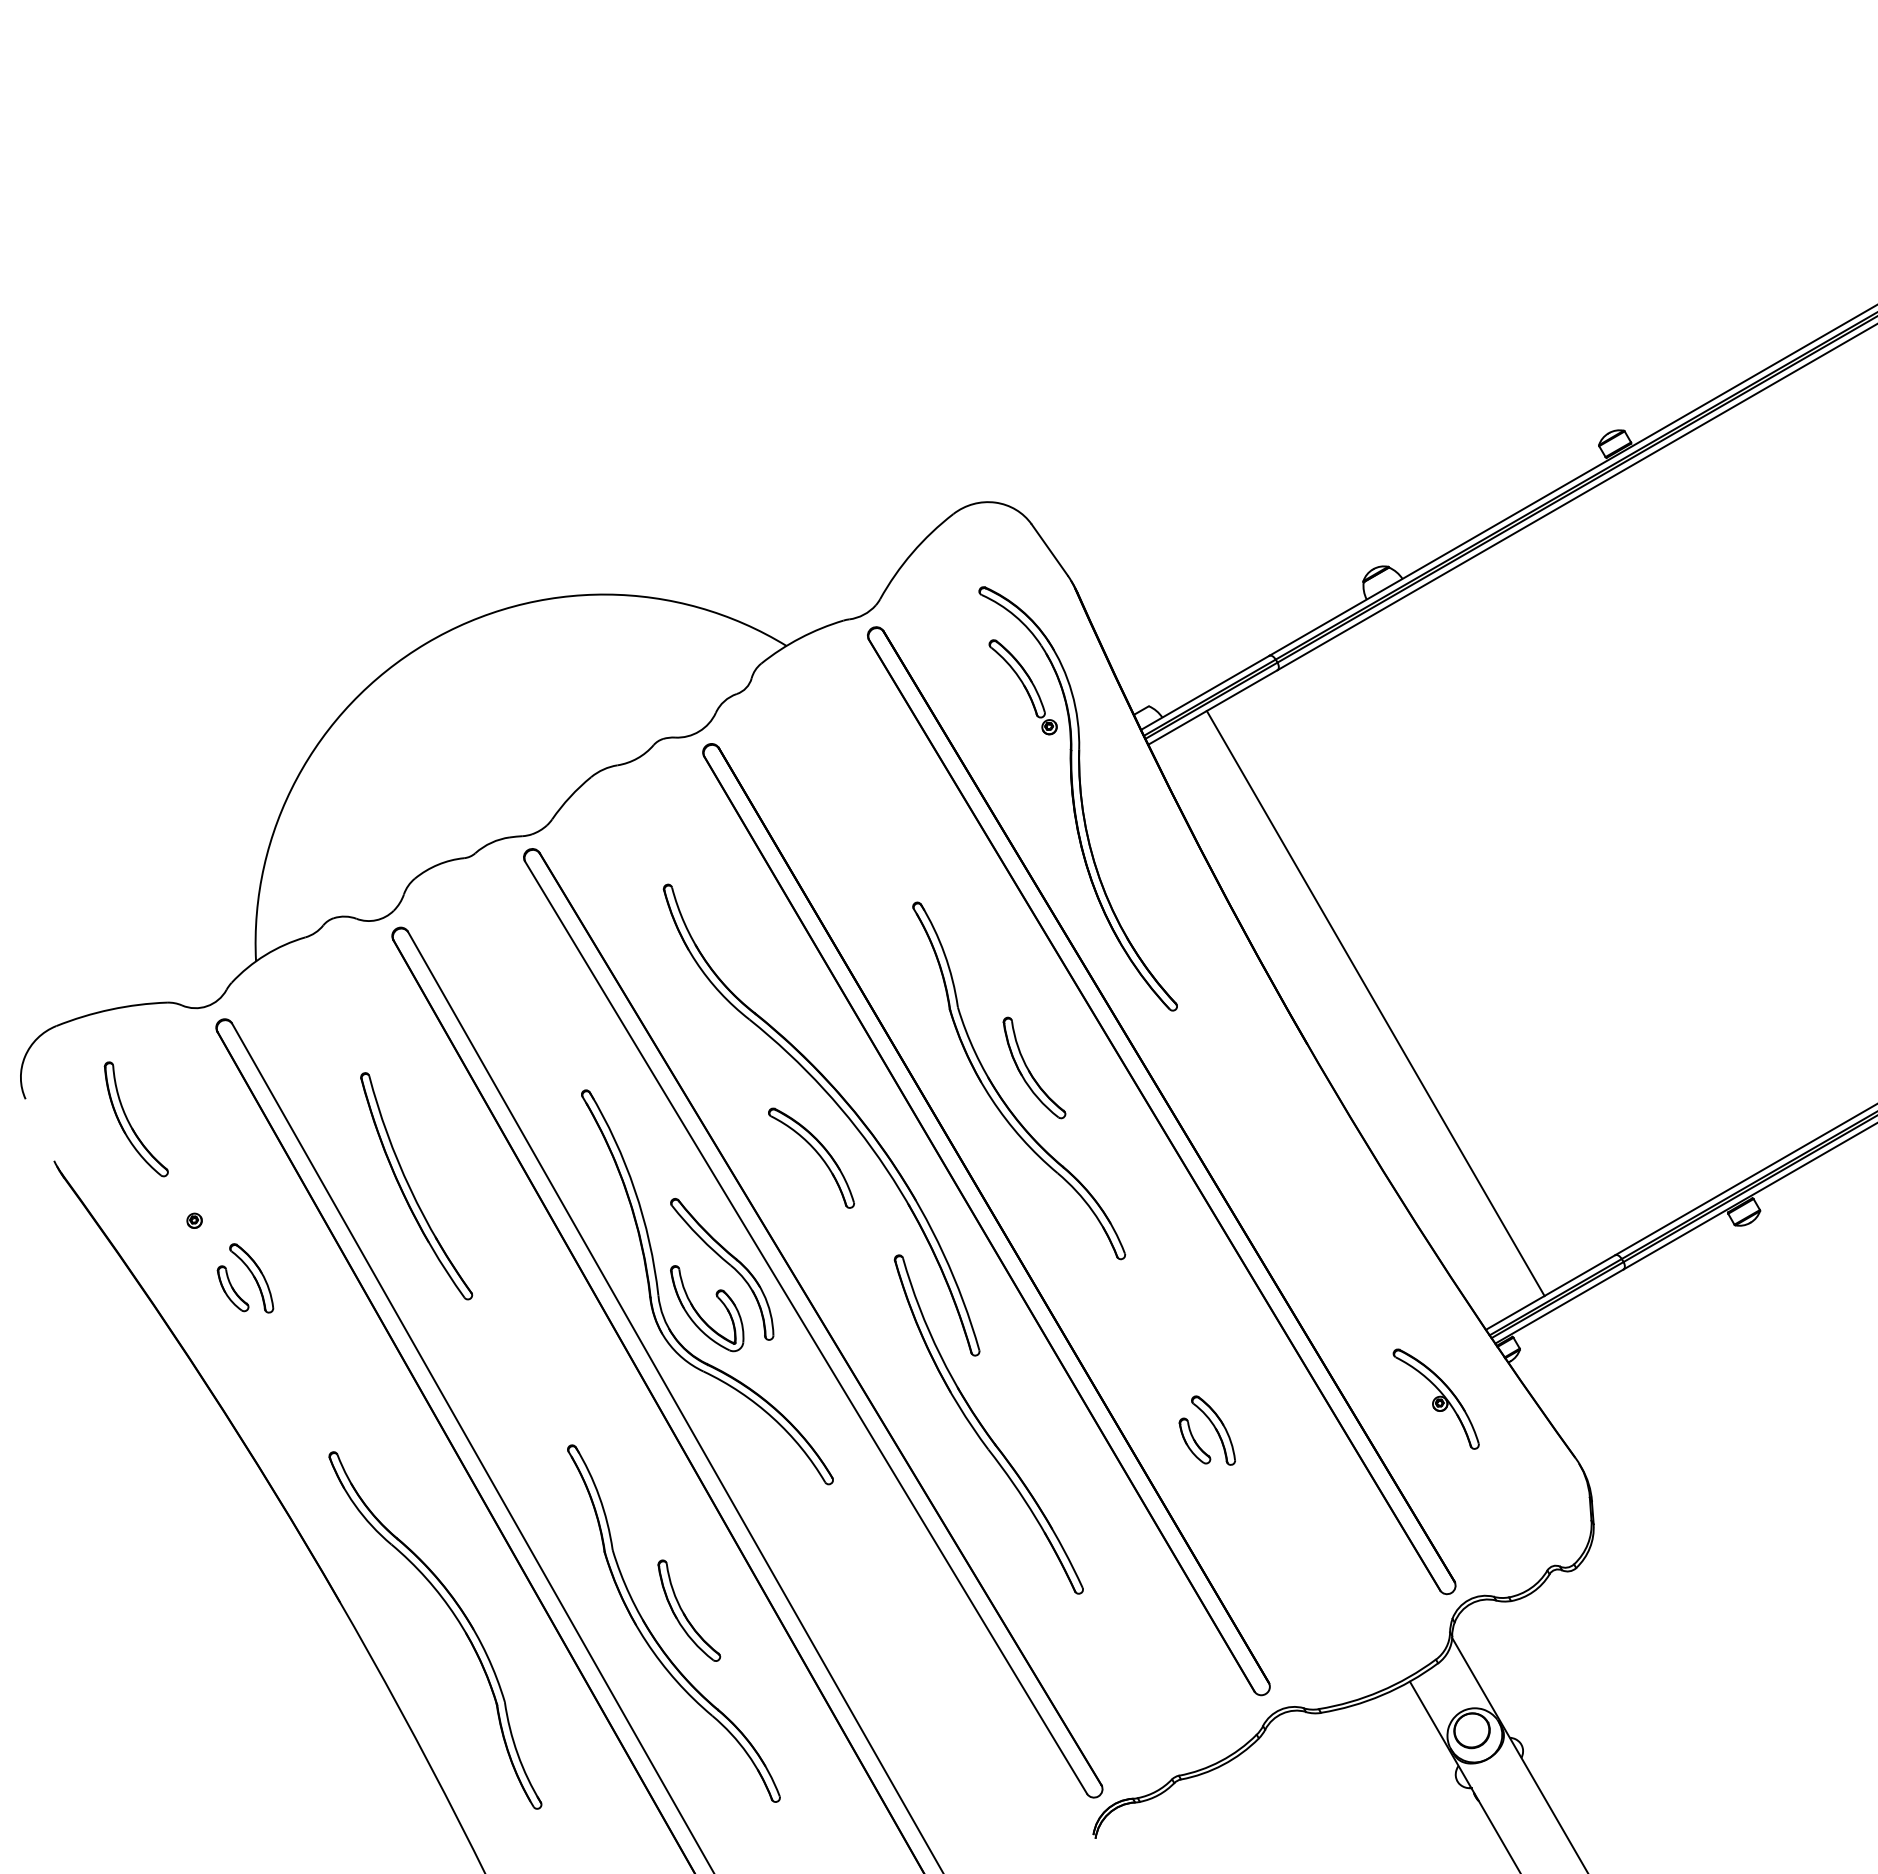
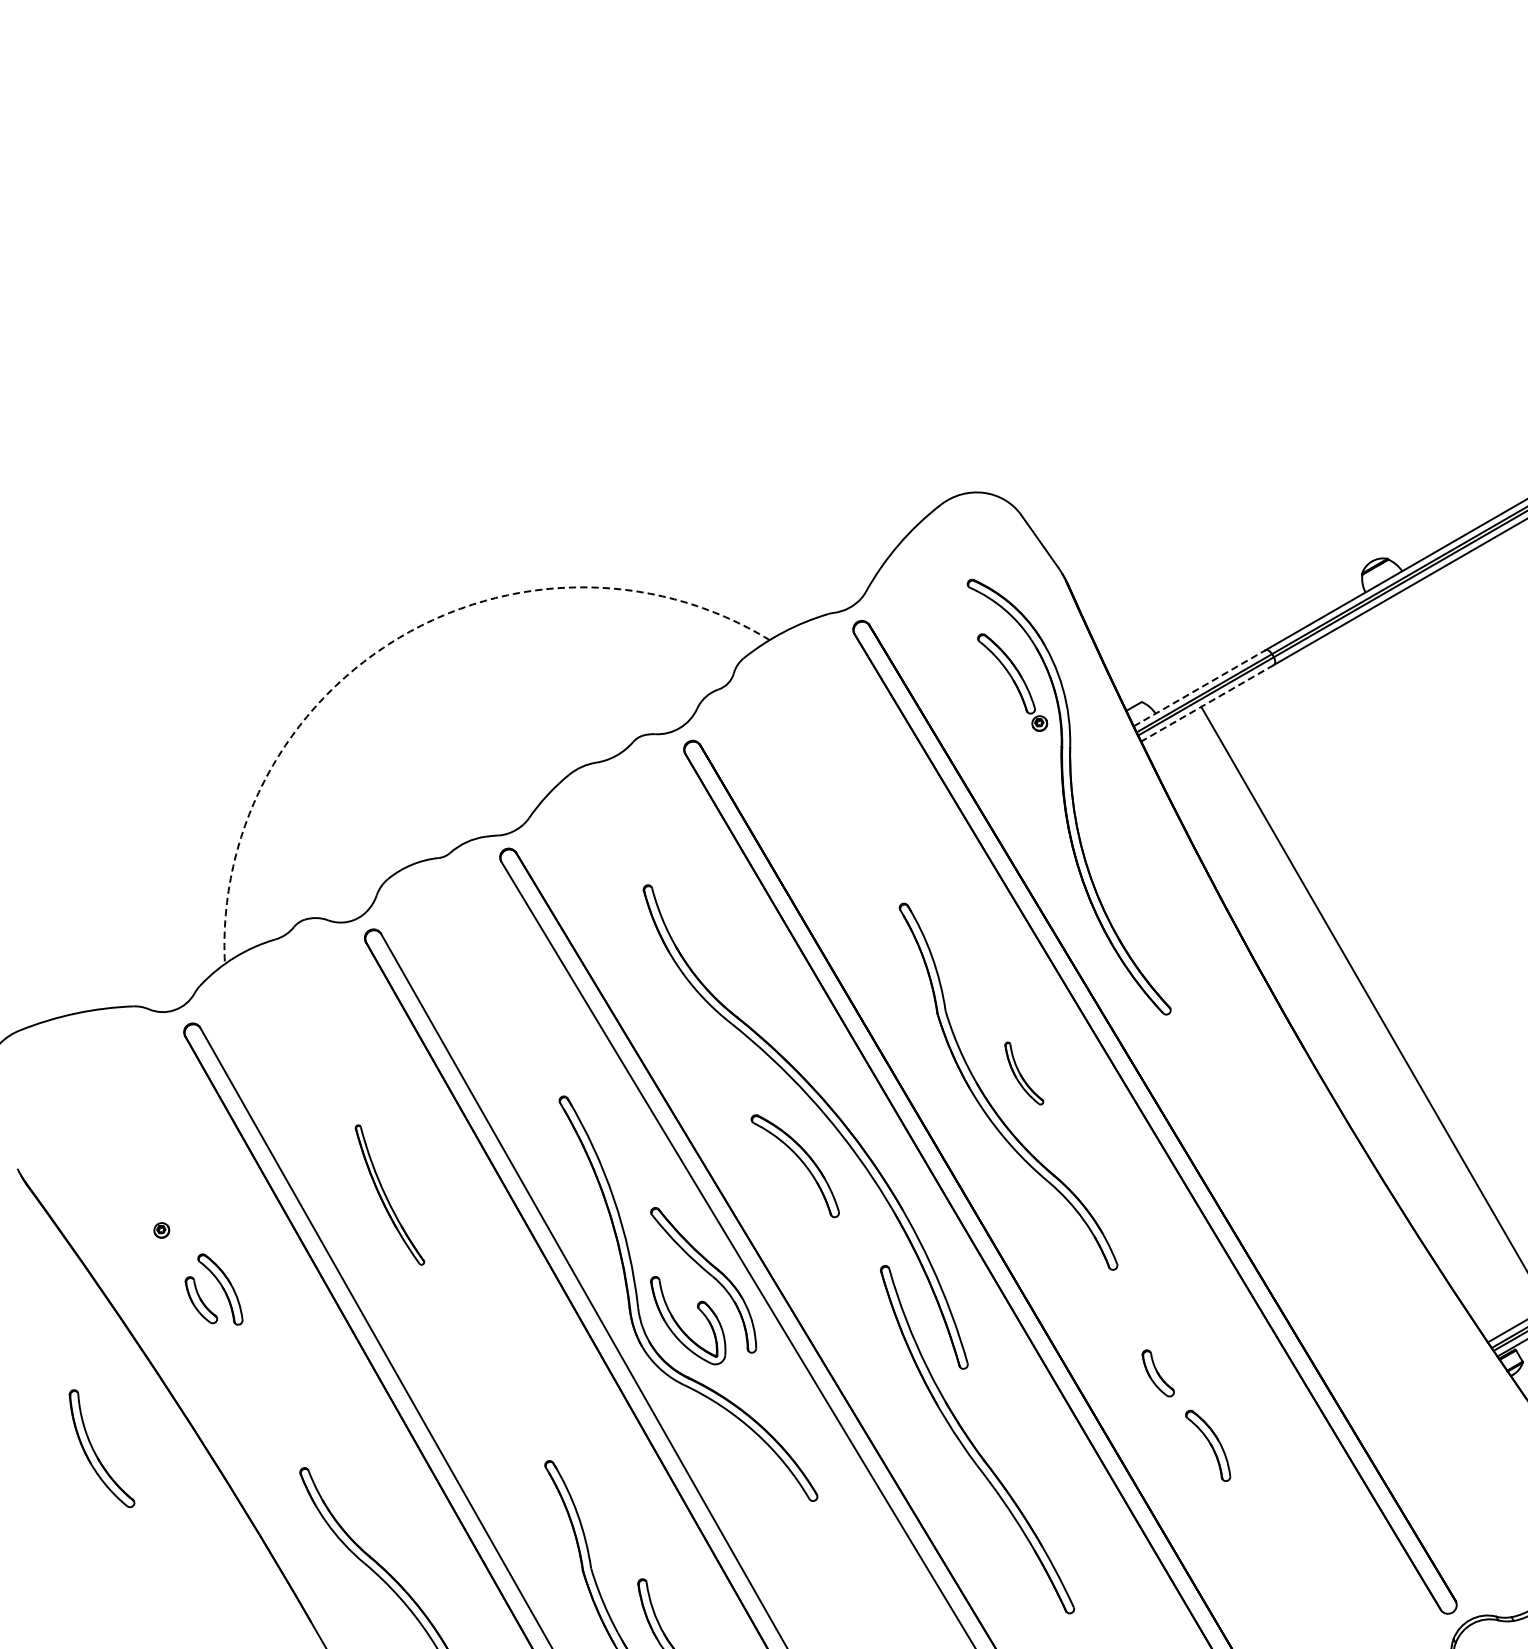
arc: (426, 643) -> (399, 637), solid -> dashed
line: (1205, 692) -> (1199, 687), solid -> dashed
line: (1212, 707) -> (1207, 703), solid -> dashed
part: (1034, 1067) -> (1024, 1072), size x0.6
part: (129, 1121) -> (94, 1450), moved
part: (416, 1186) -> (389, 1195), size x0.6
part: (1435, 1398) -> (1436, 1412), removed
part: (1194, 1440) -> (1157, 1372), moved

